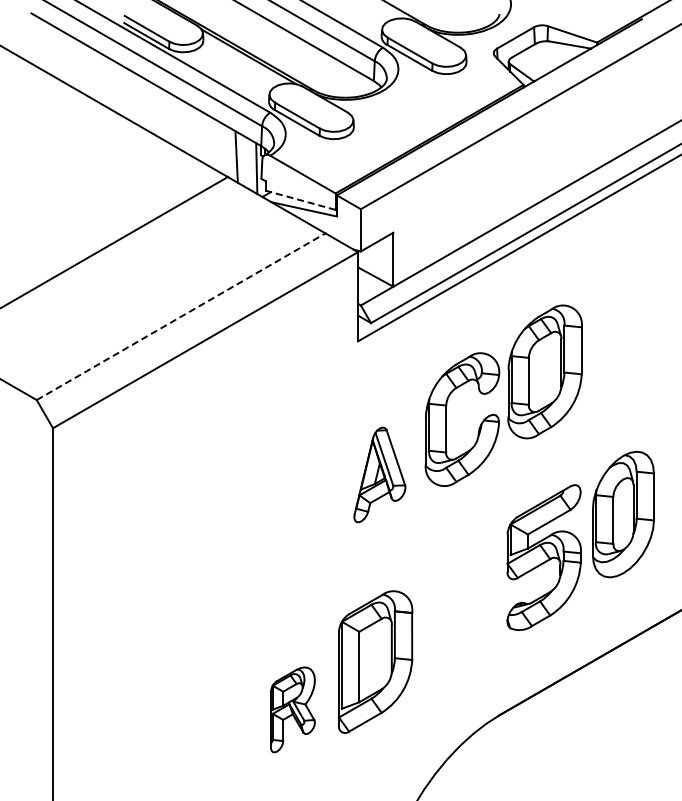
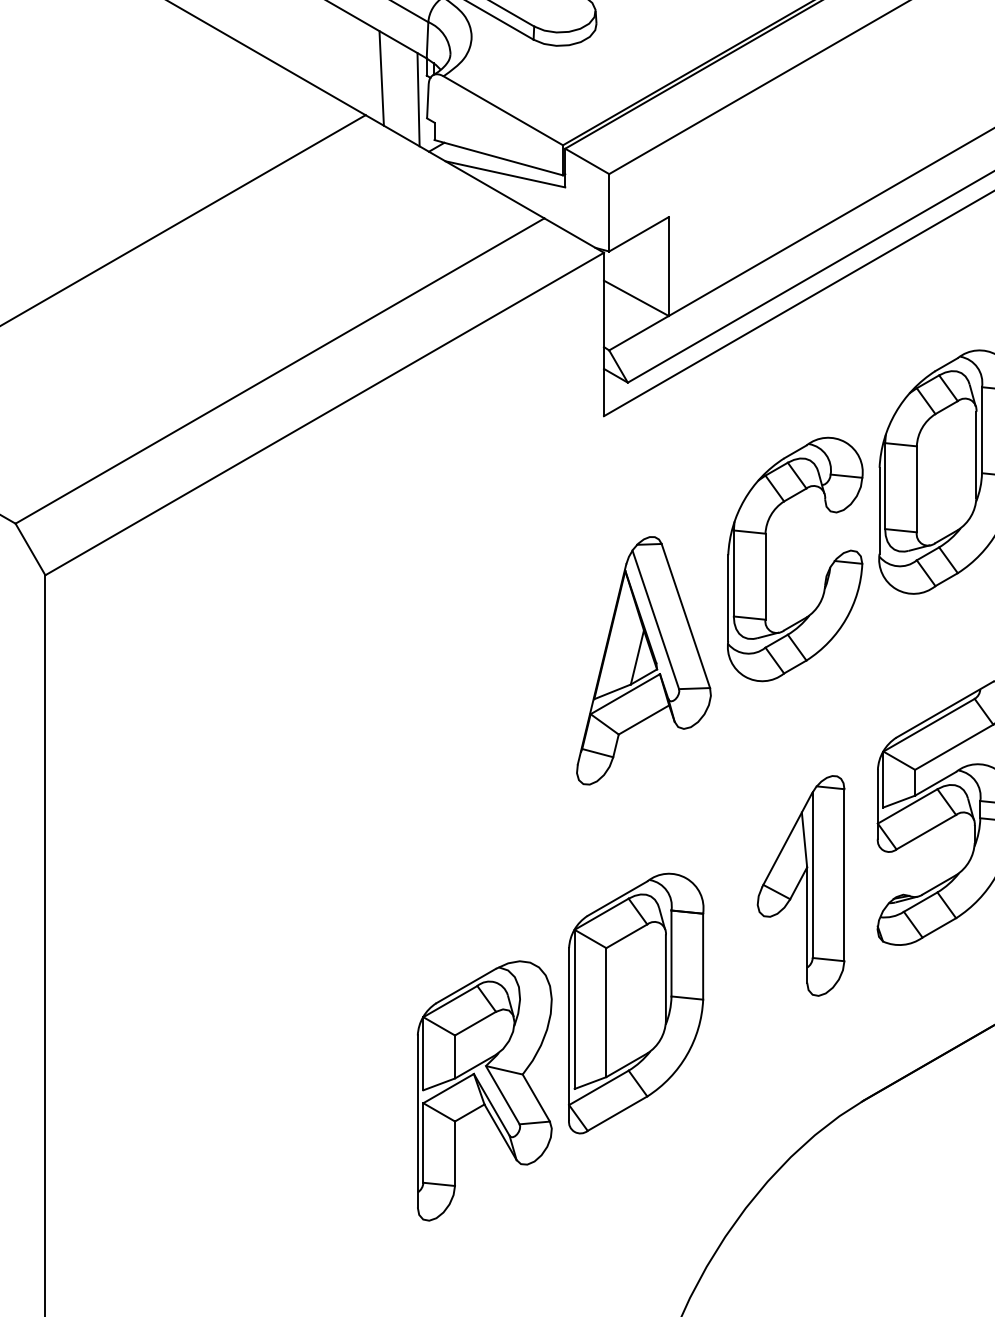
line: (300, 200) -> (498, 158), dashed -> solid
line: (181, 316) -> (280, 370), dashed -> solid
part: (379, 474) -> (643, 659), size x1.43
part: (465, 597) -> (800, 885), added
part: (292, 709) -> (483, 1090), size x1.67

